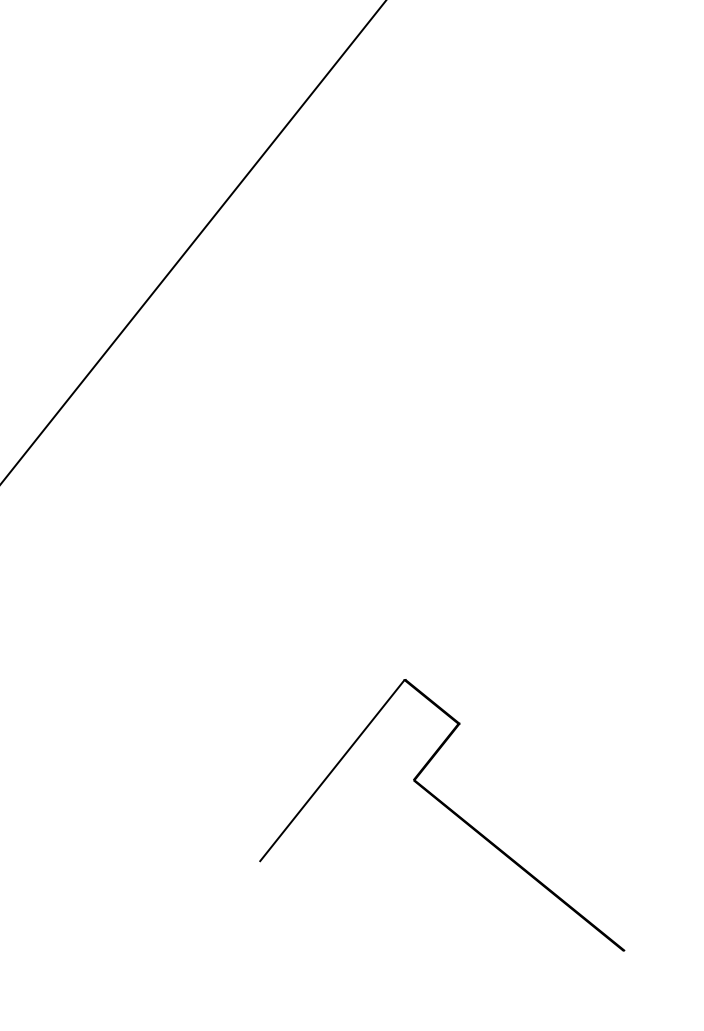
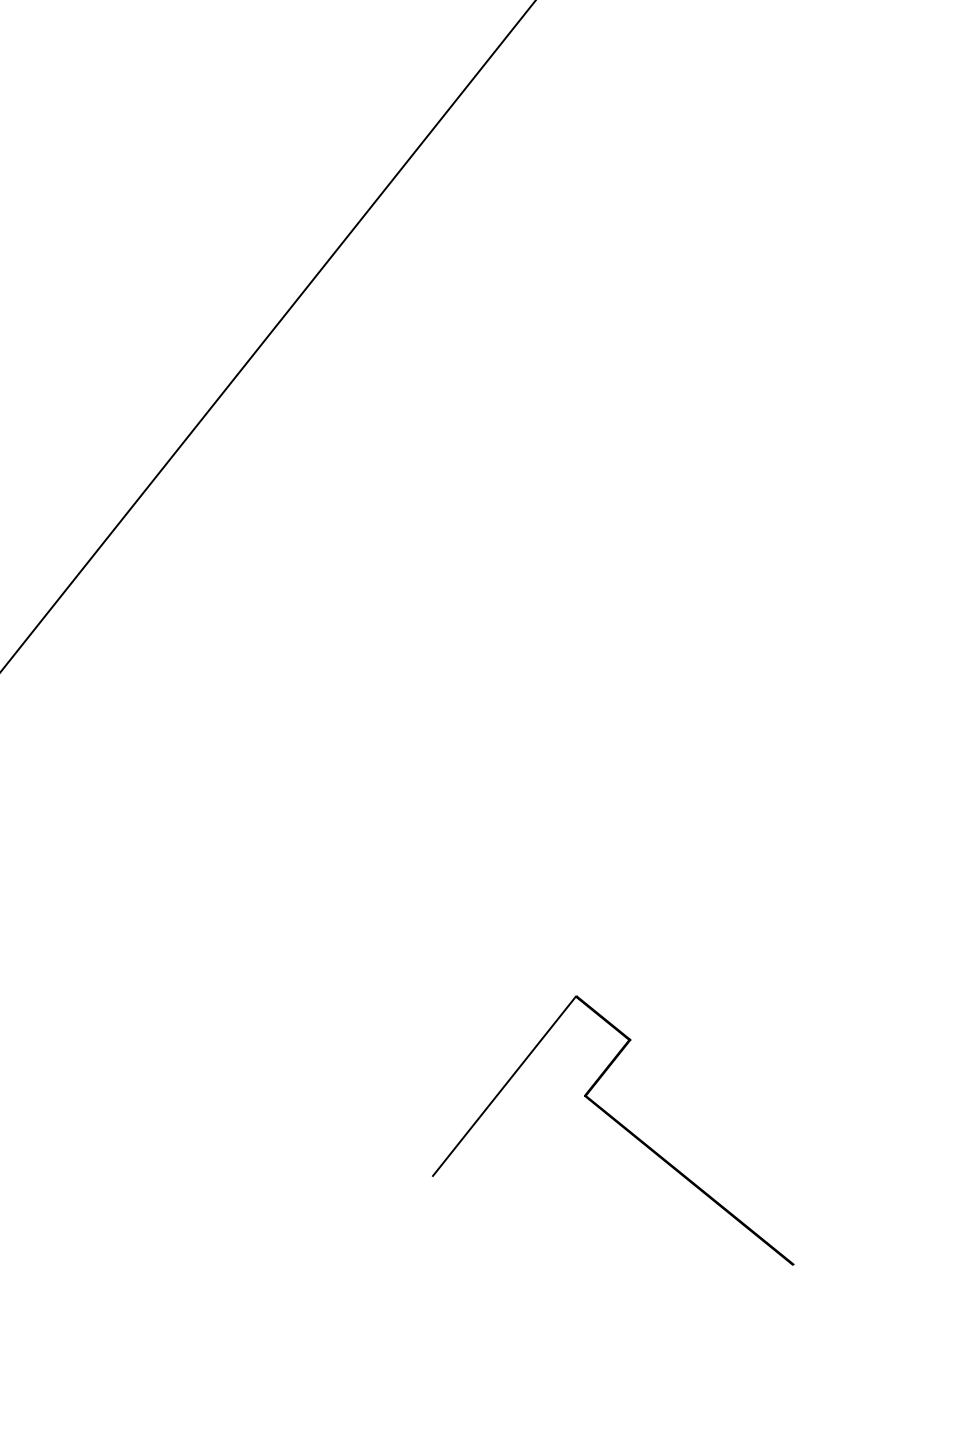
part: (442, 814) -> (613, 1129), size x0.71

